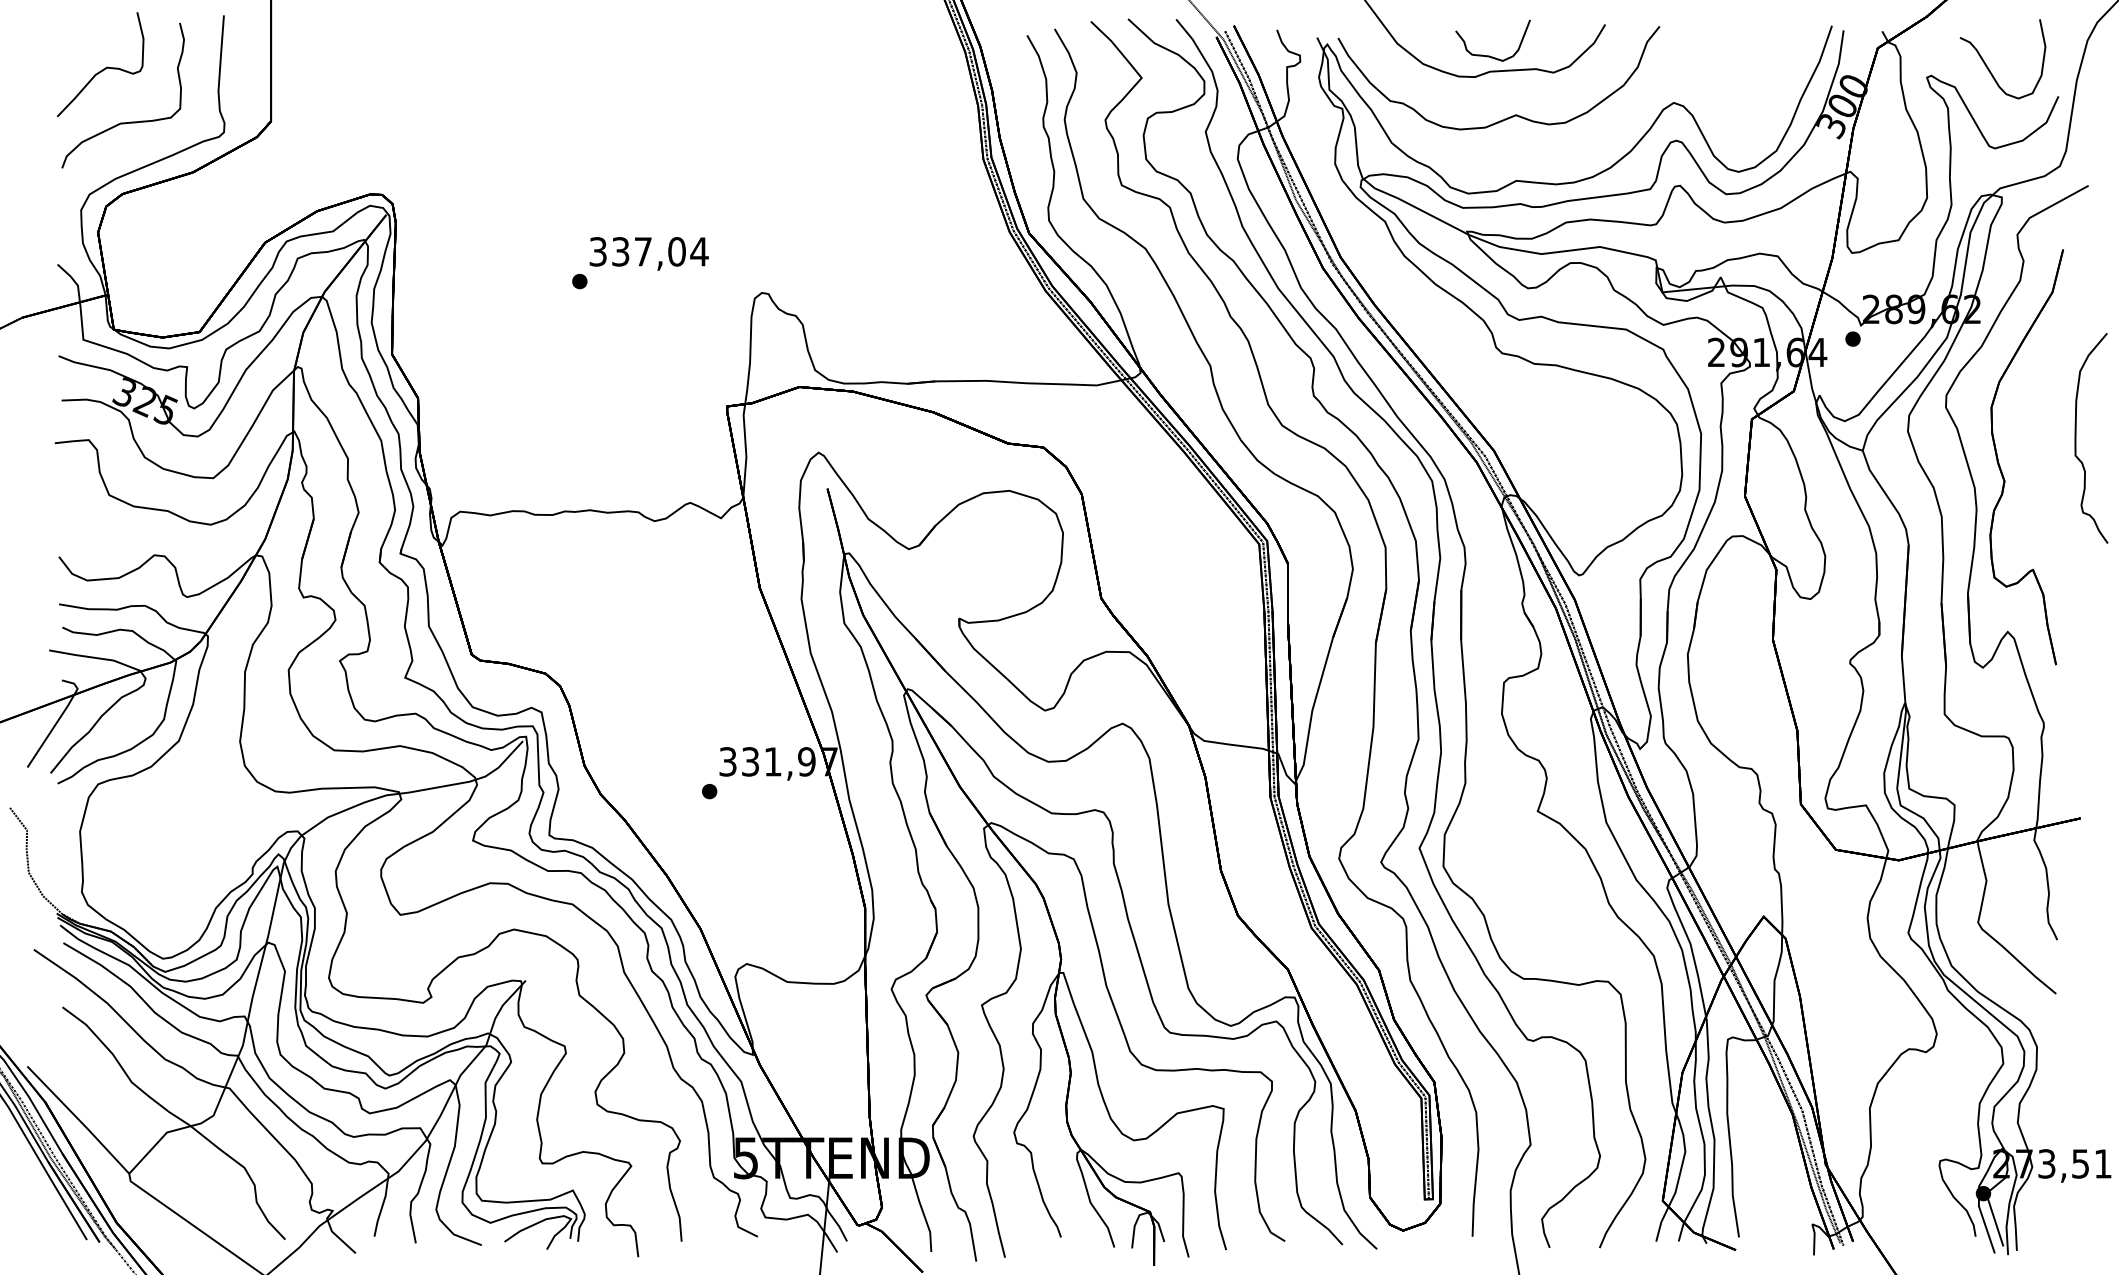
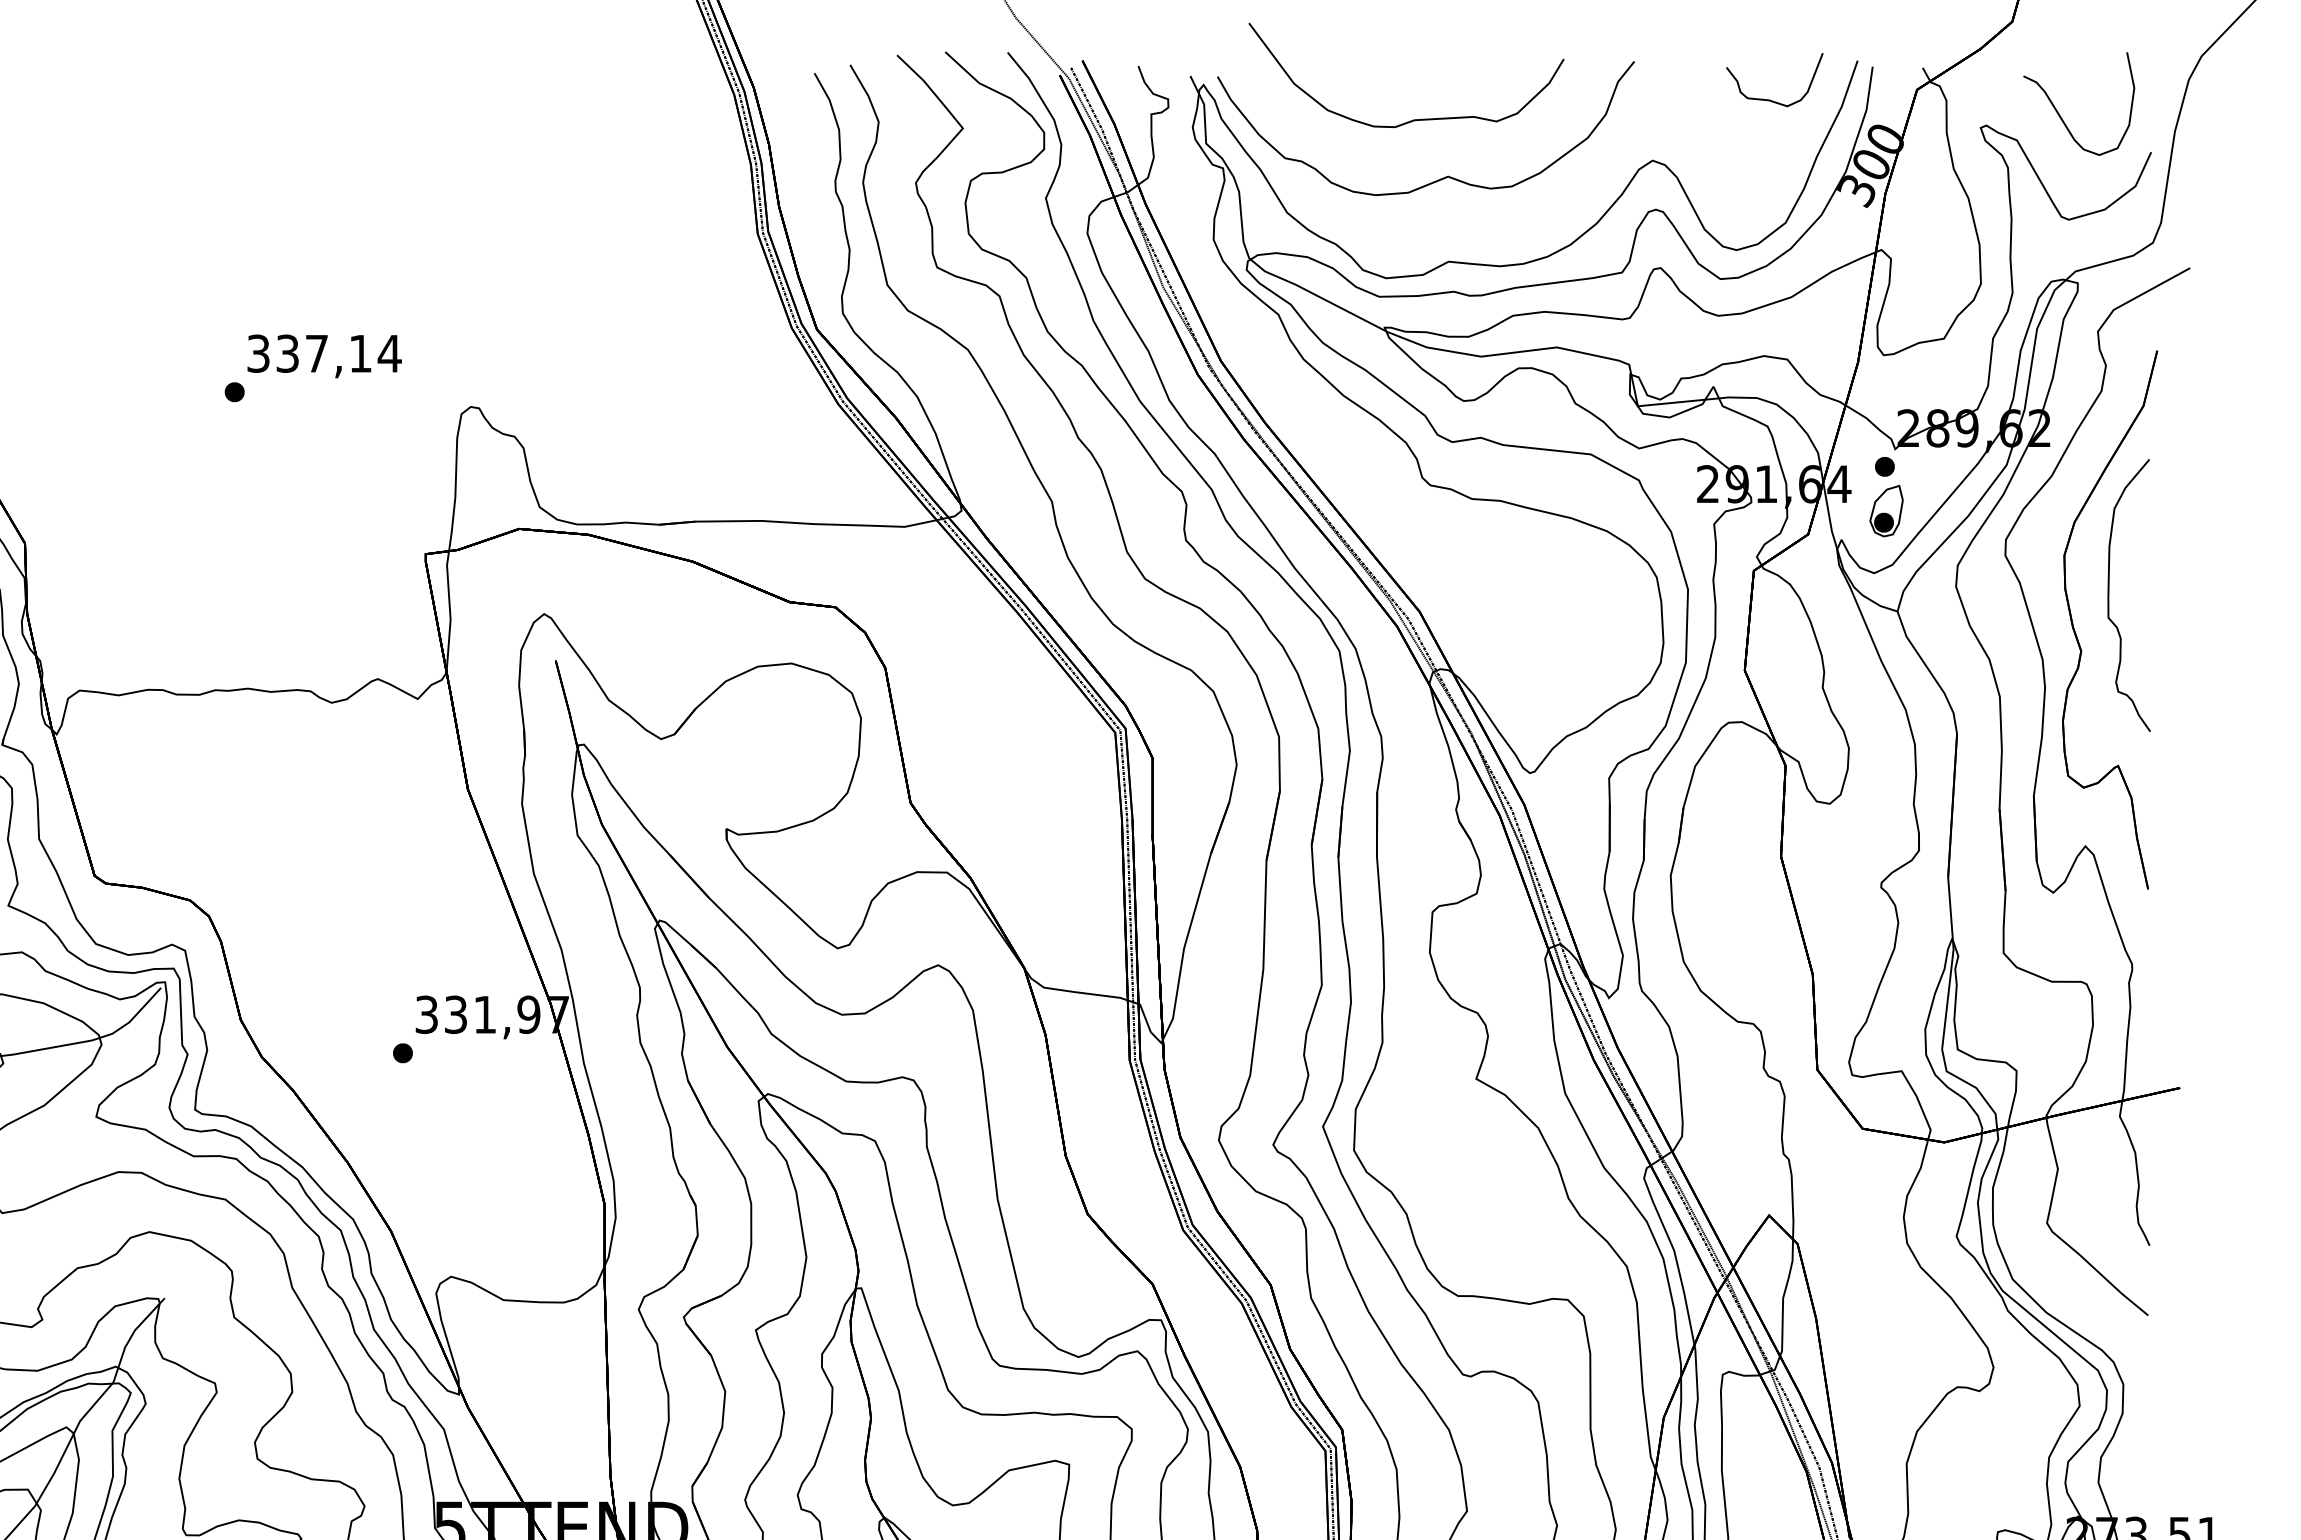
curve: (1489, 55) -> (1770, 99), moved
text: (676, 251) -> (359, 353), 337,04 -> 337,14
part: (1853, 372) -> (1885, 510), added
curve: (2076, 438) -> (2109, 595), moved

